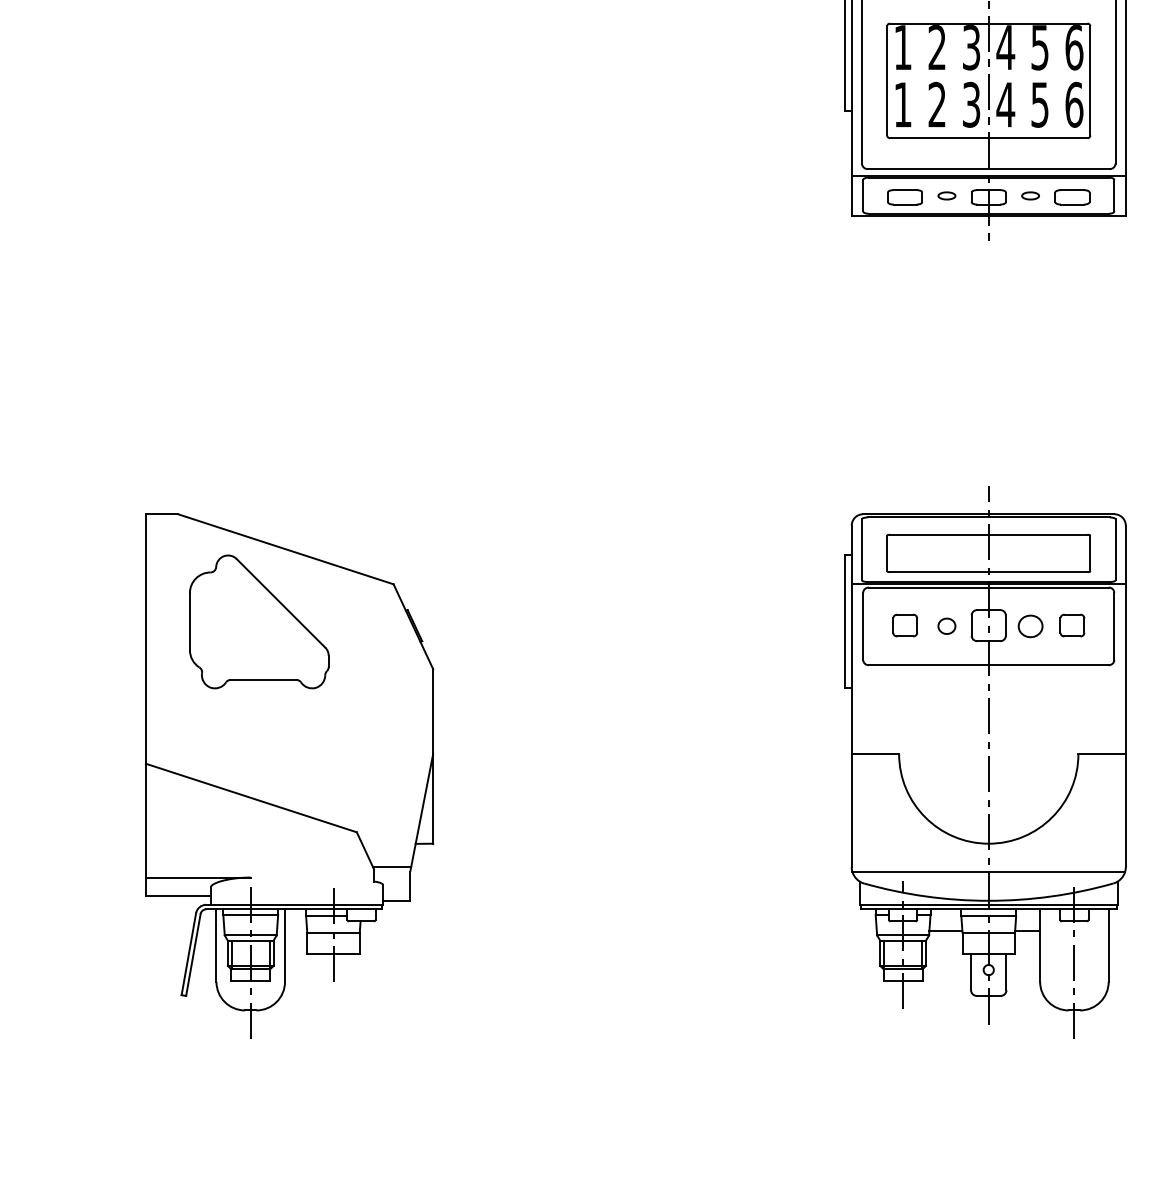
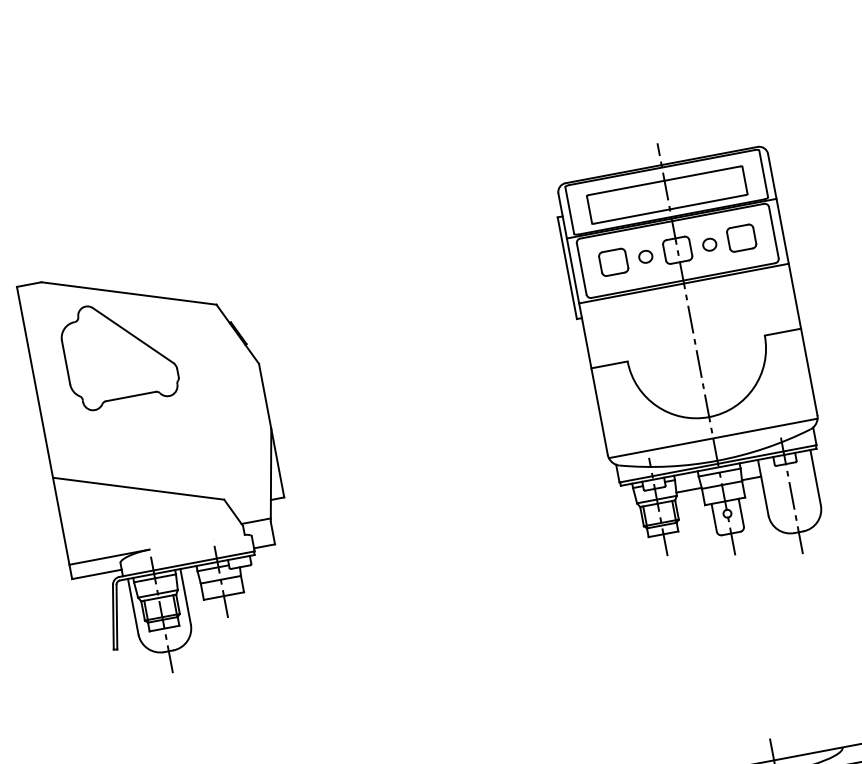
part: (905, 625) -> (613, 262), size x1.43
part: (1030, 625) -> (709, 244), size x0.71
part: (1072, 625) -> (741, 238), size x1.43
line: (988, 669) -> (683, 283), added

